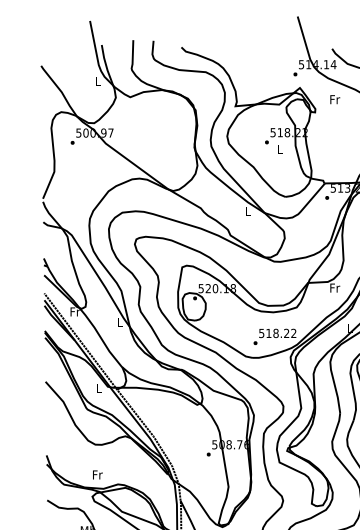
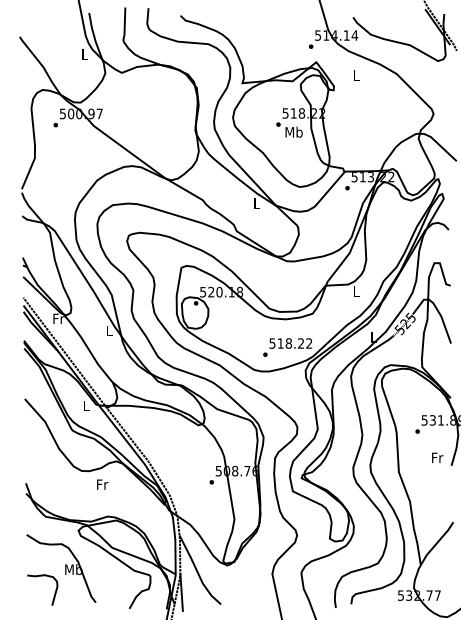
text: (335, 99) -> (356, 75), Fr -> L
text: (280, 148) -> (293, 131), L -> Mb
text: (335, 288) -> (356, 291), Fr -> L
text: (97, 474) -> (102, 484), moved

